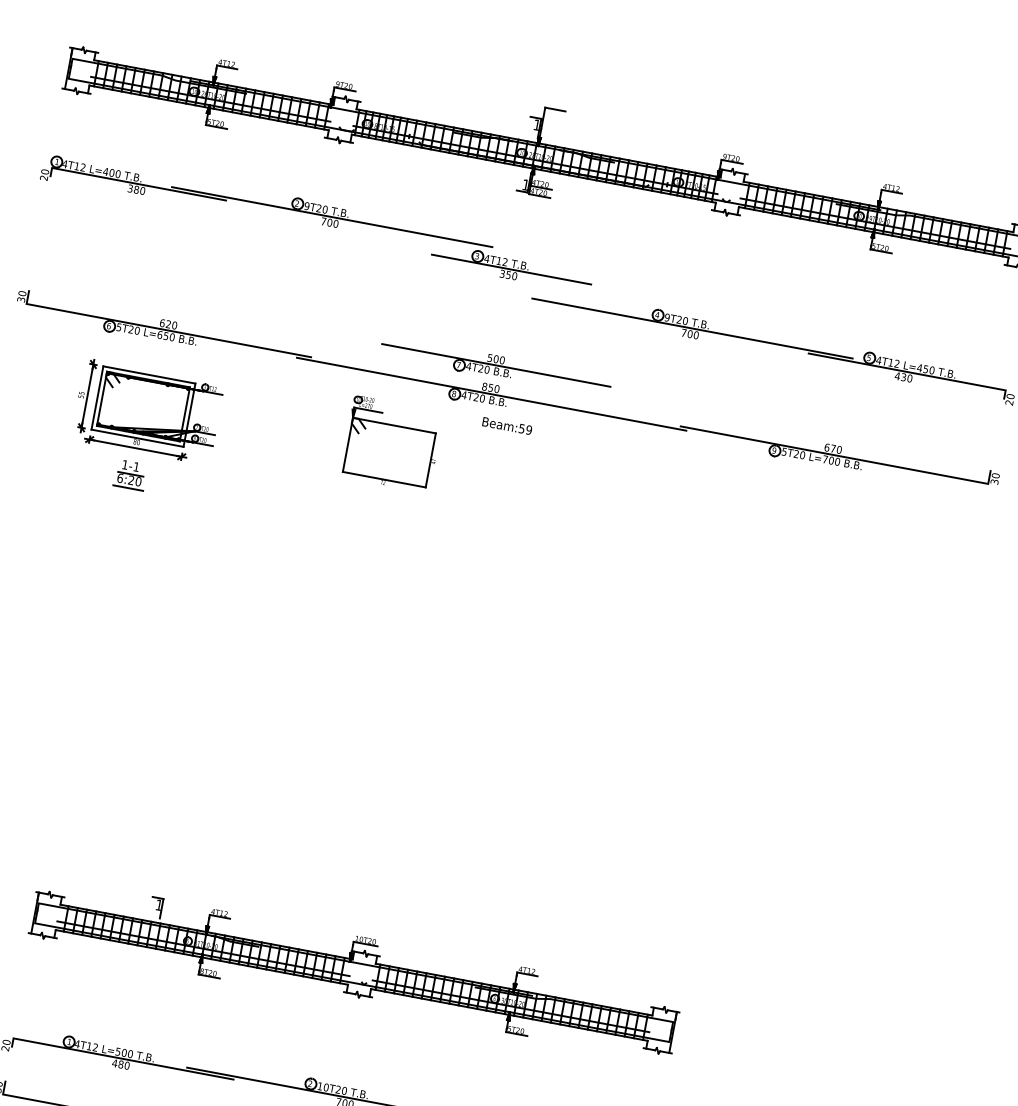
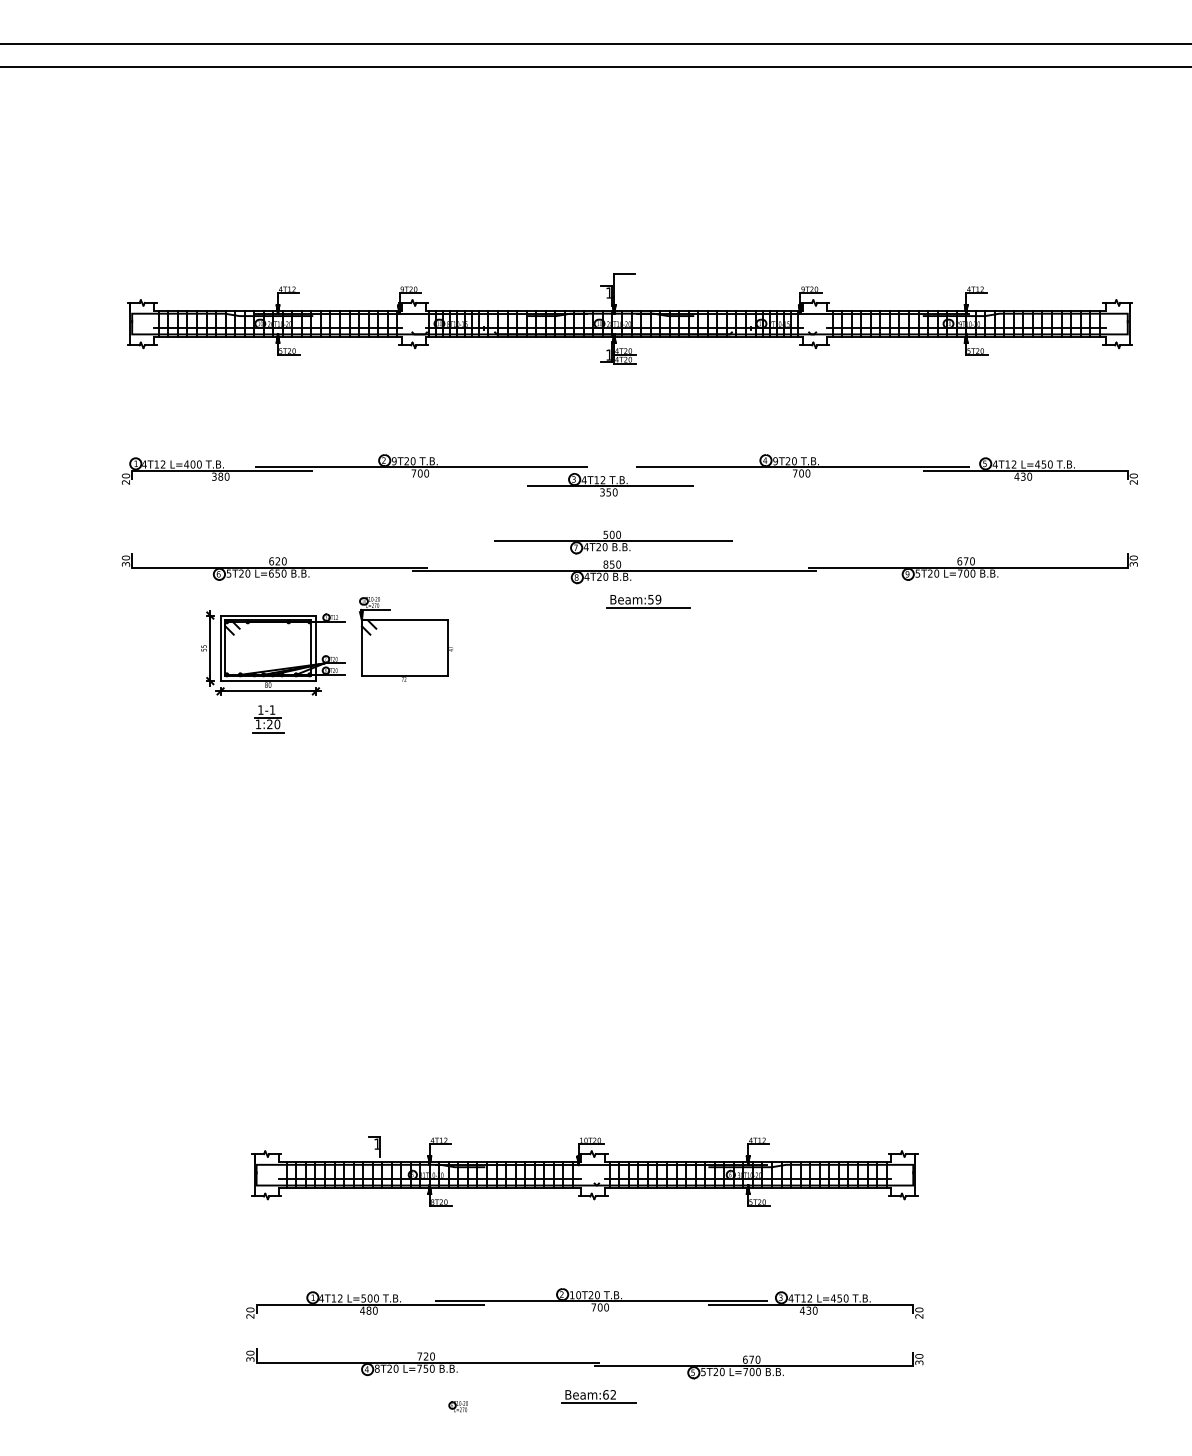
part: (317, 222) -> (407, 475), moved
line: (517, 436) -> (648, 608), added
part: (391, 444) -> (405, 639), moved
text: (120, 478) -> (258, 724), 6:20 -> 1:20

